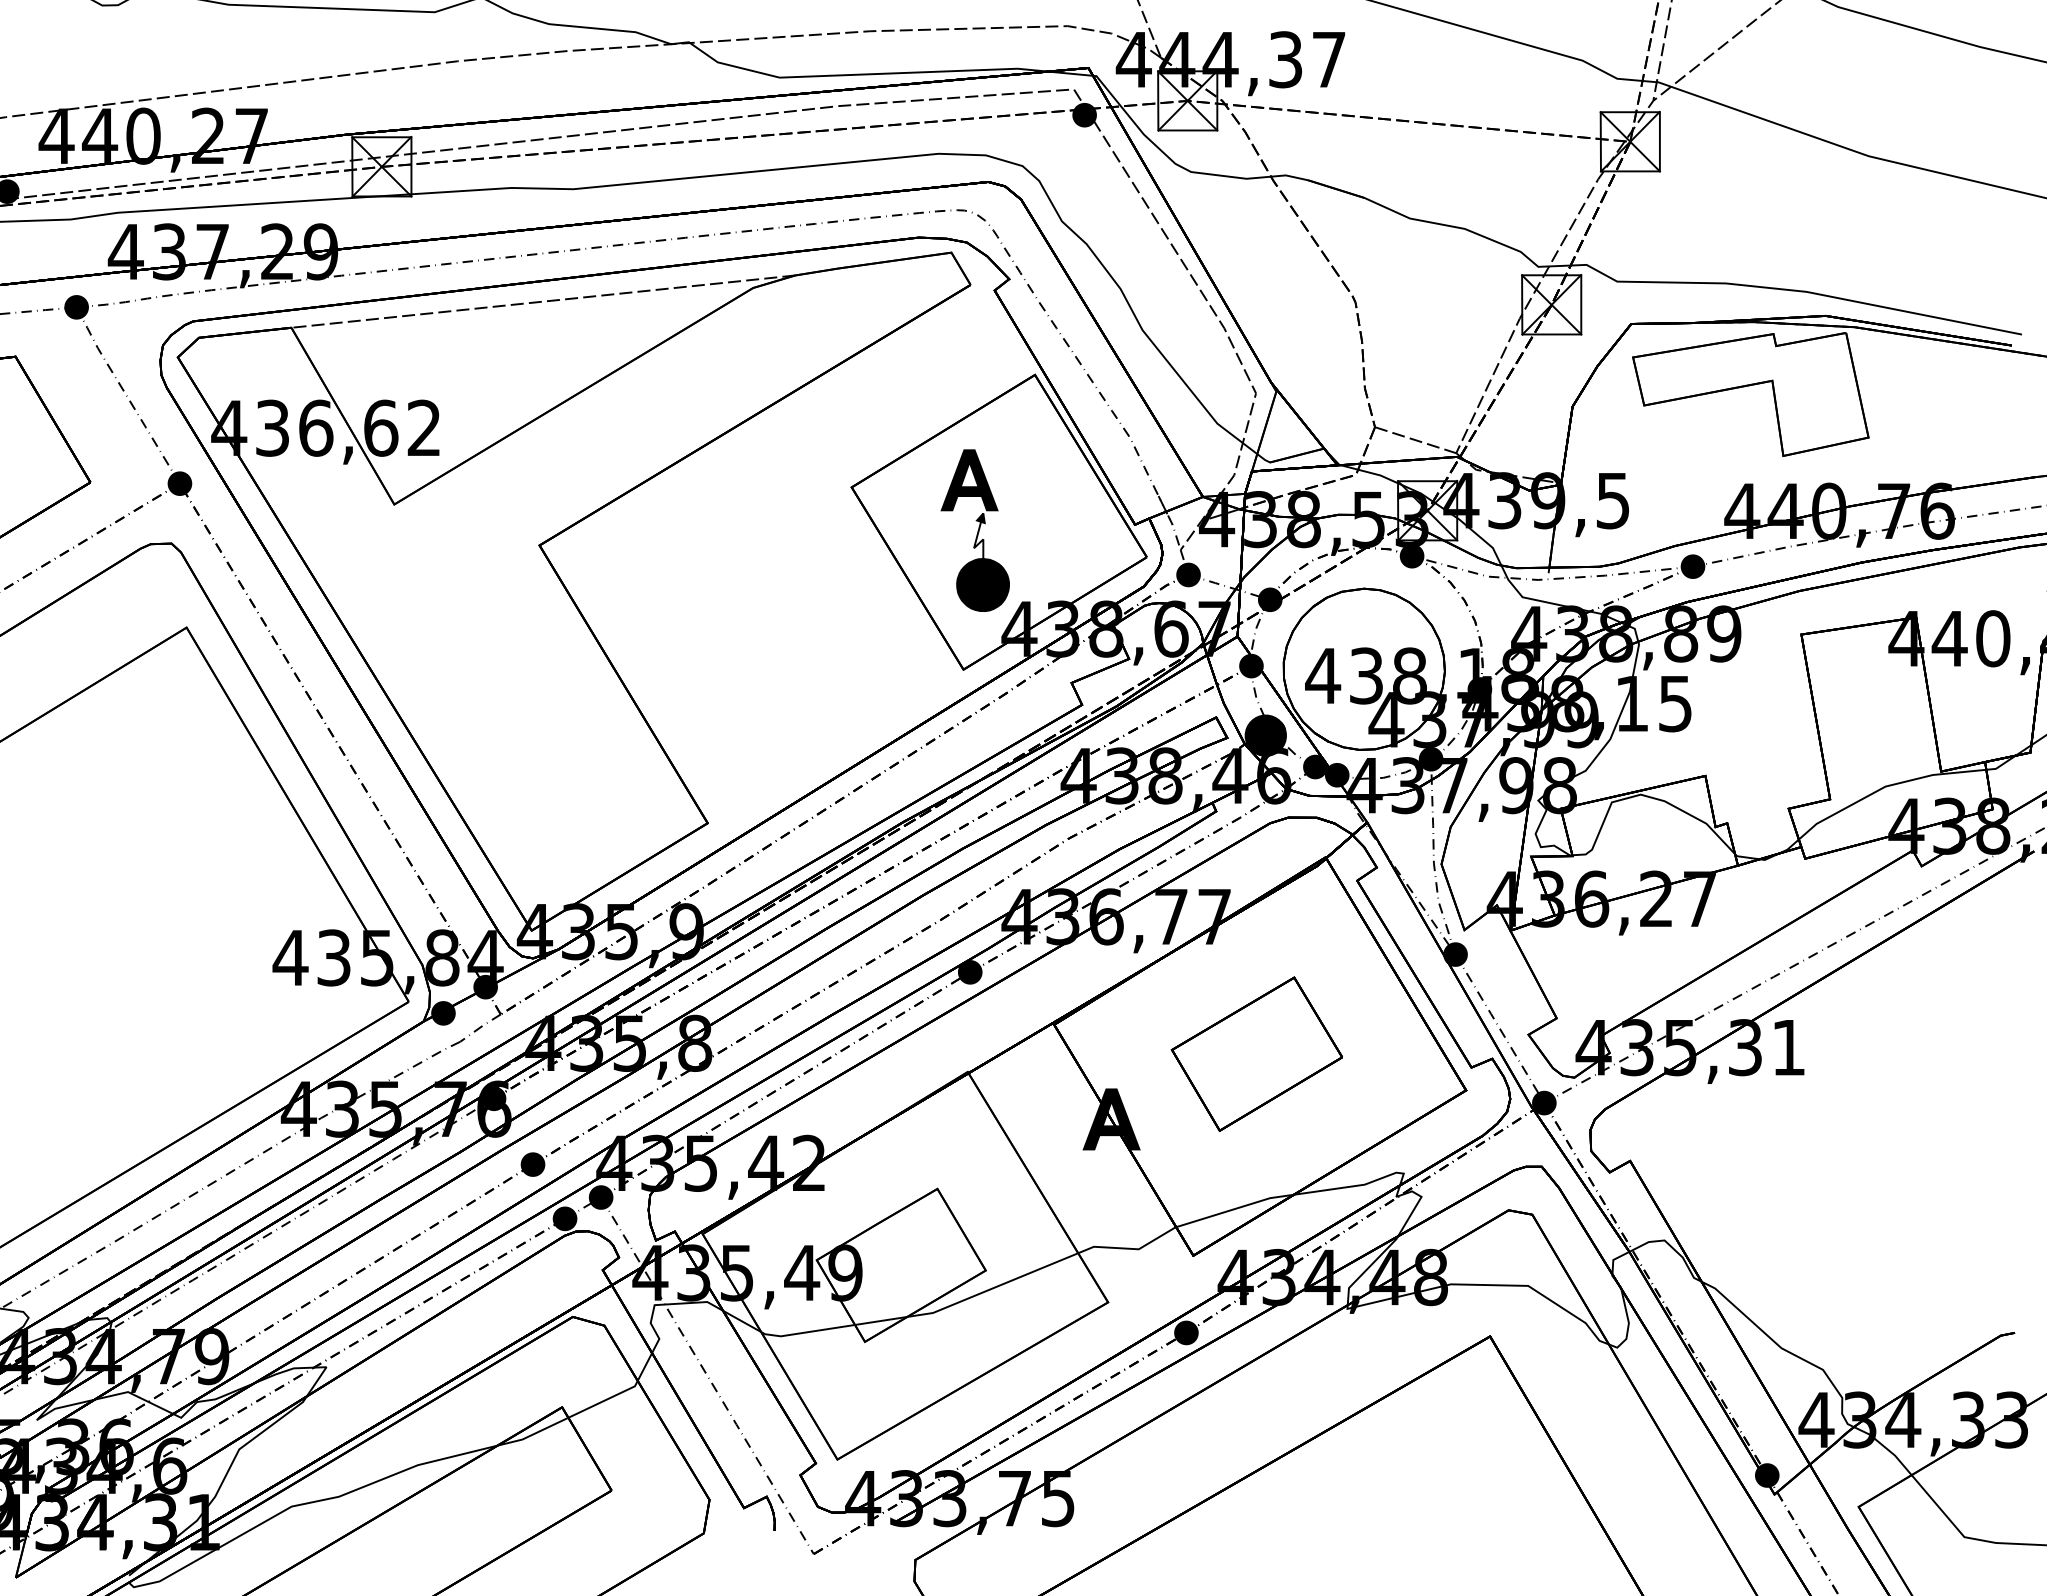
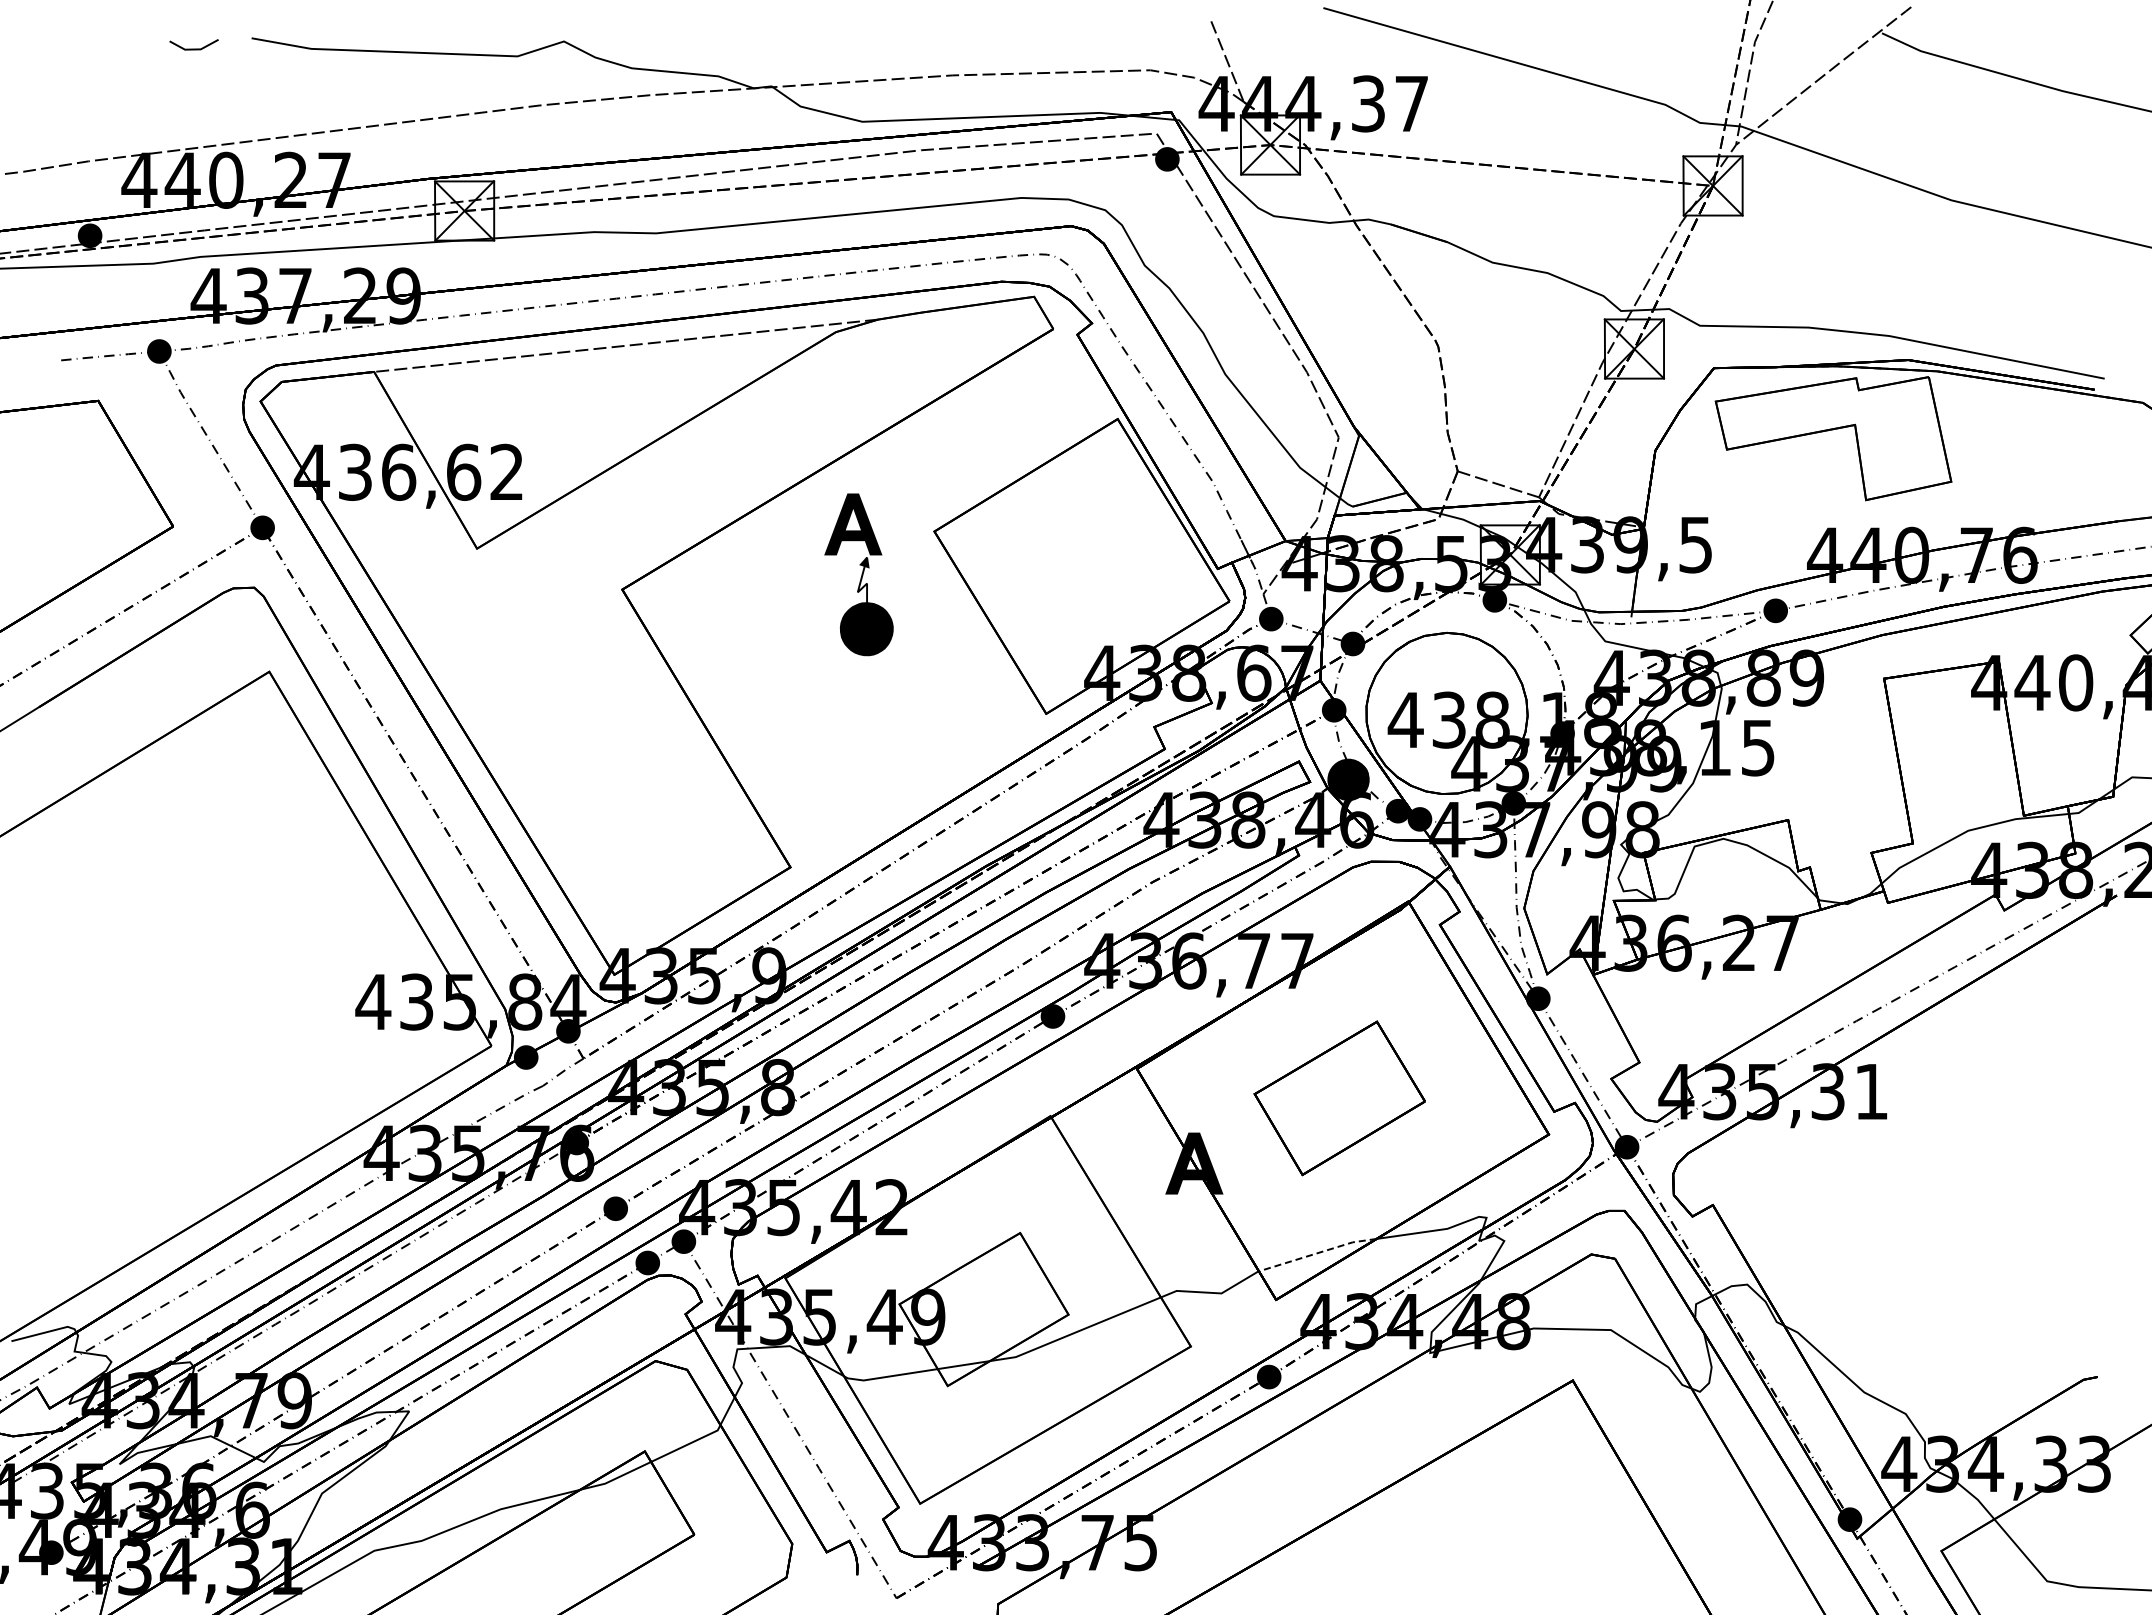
part: (974, 530) -> (858, 574), moved
line: (1234, 1209) -> (1317, 1253), solid -> dashed

